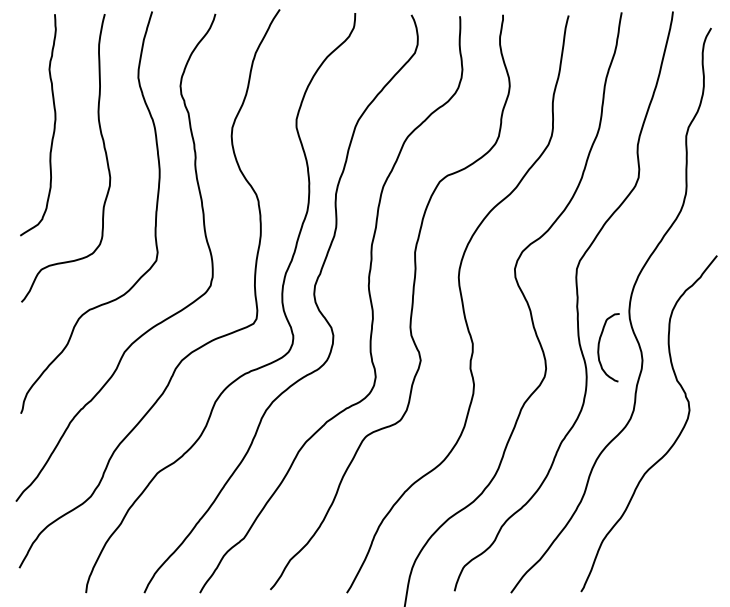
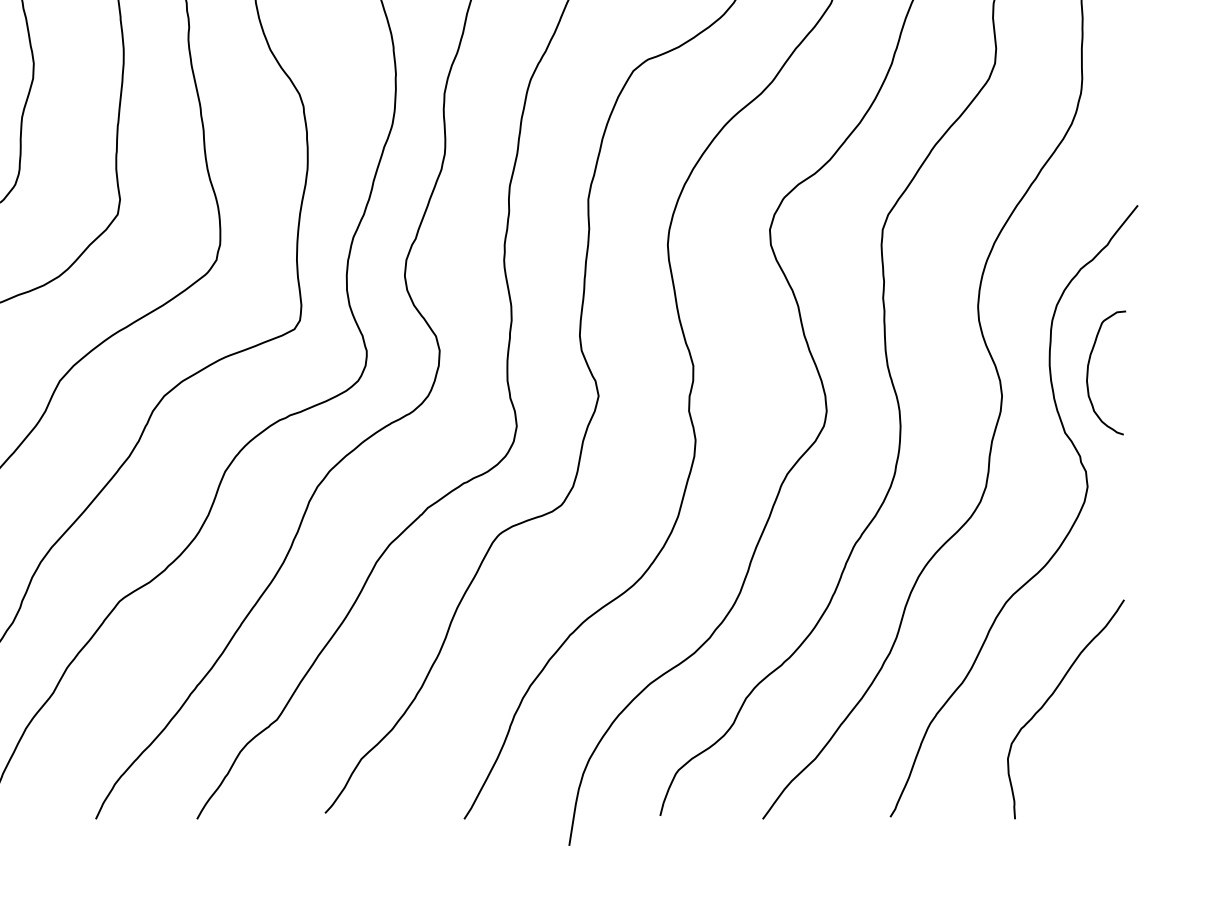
curve: (599, 347) -> (1089, 372), moved
curve: (670, 525) -> (1052, 696), added

